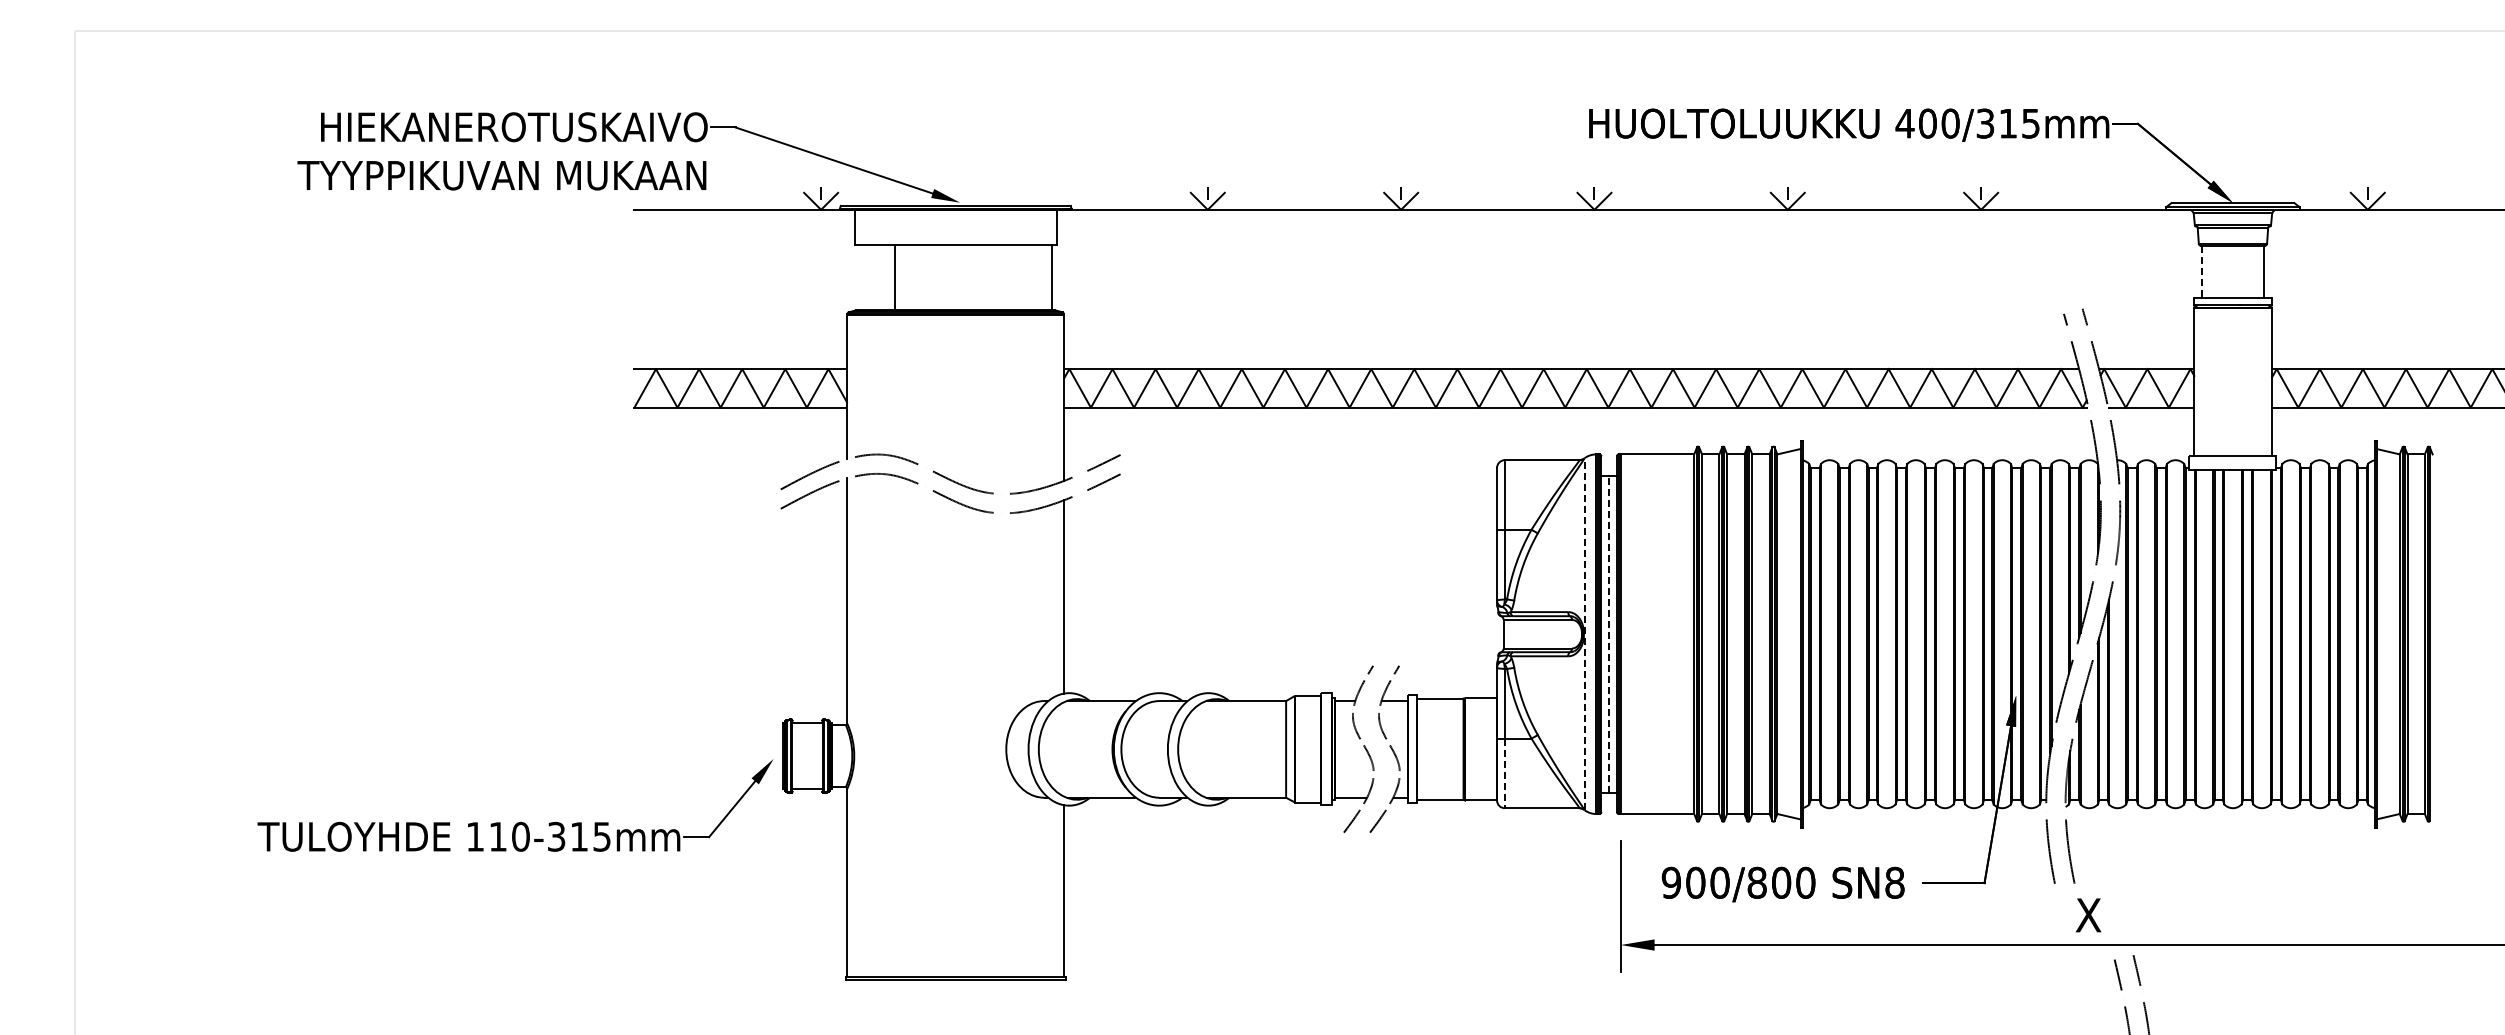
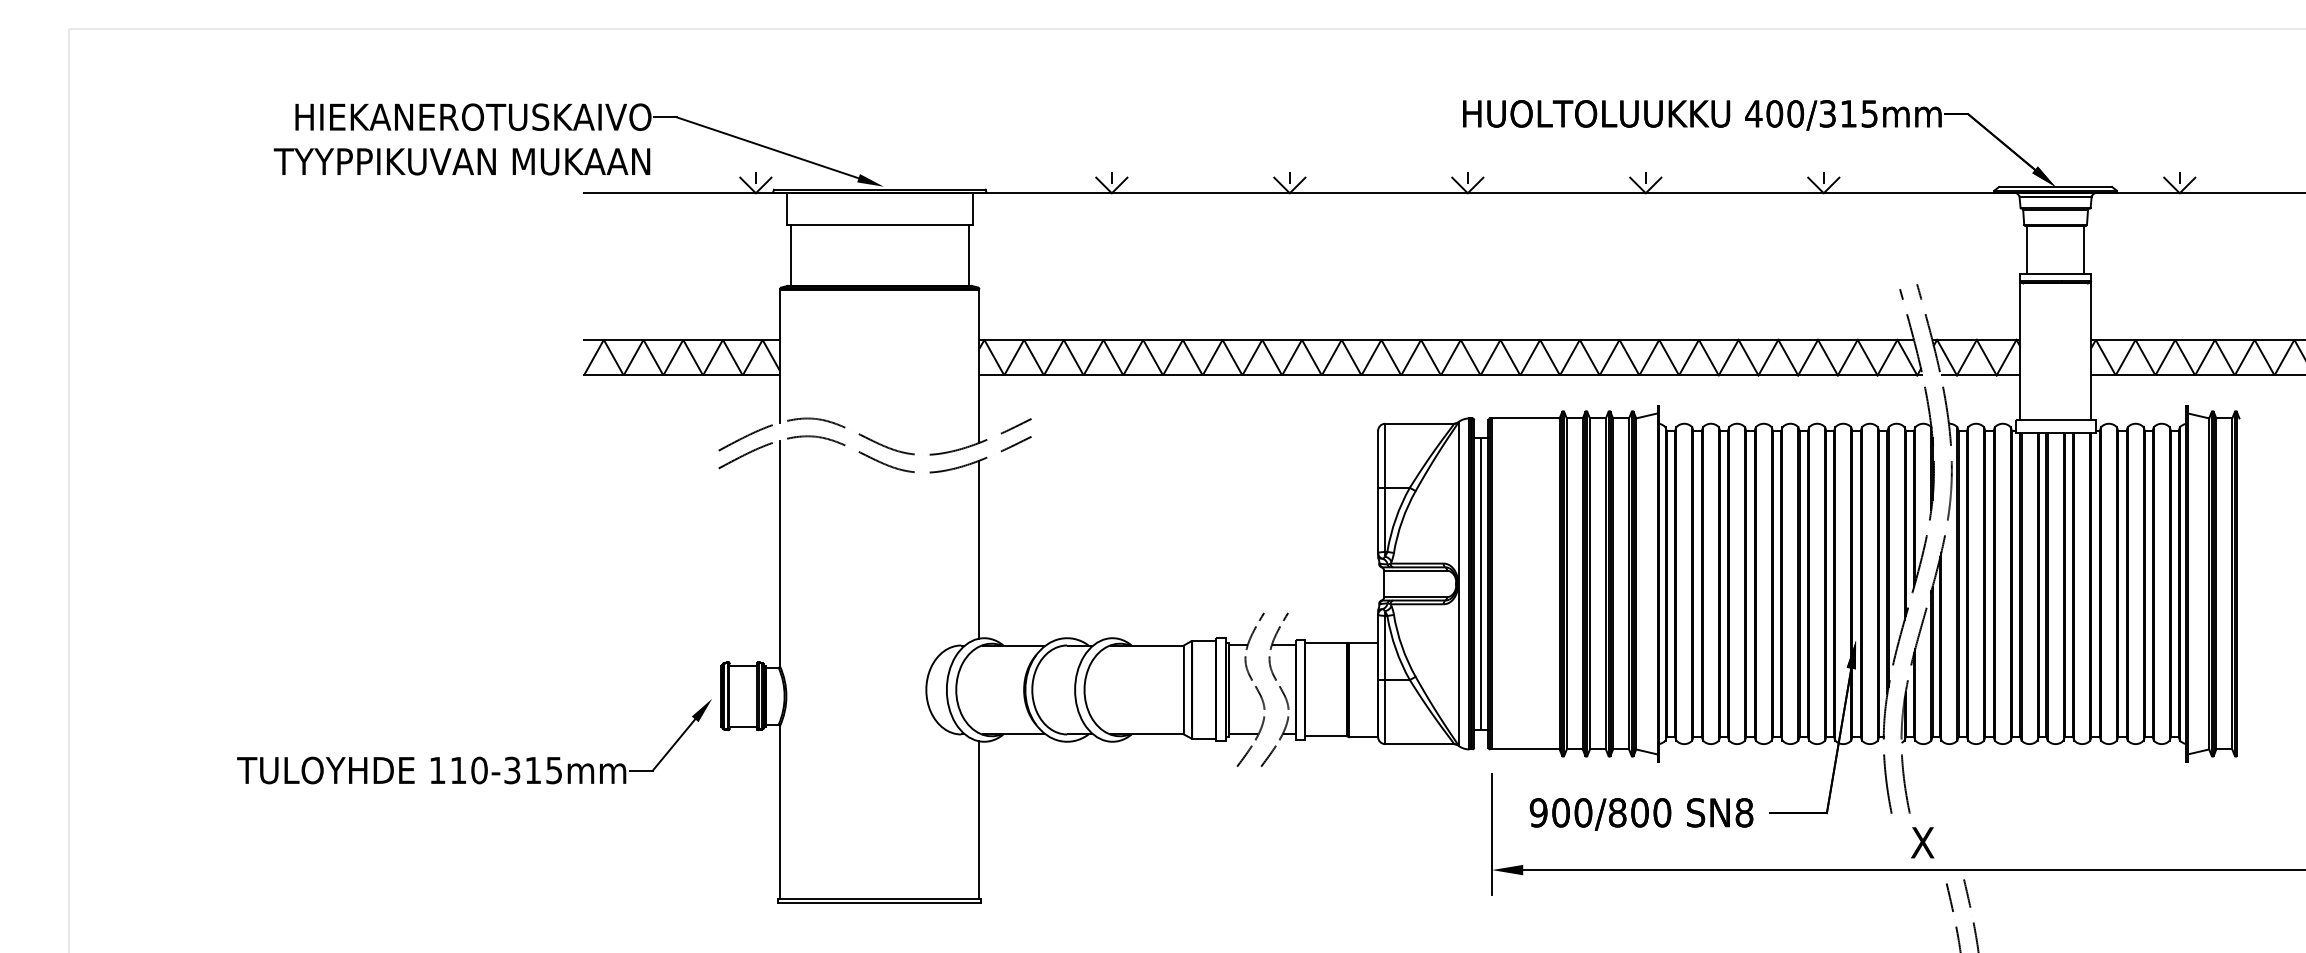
line: (2202, 272) -> (2027, 250), dashed -> solid
line: (895, 277) -> (791, 255), moved
line: (1584, 634) -> (1458, 584), dashed -> solid
line: (1609, 634) -> (1481, 584), dashed -> solid
line: (1504, 773) -> (1384, 712), dashed -> solid

